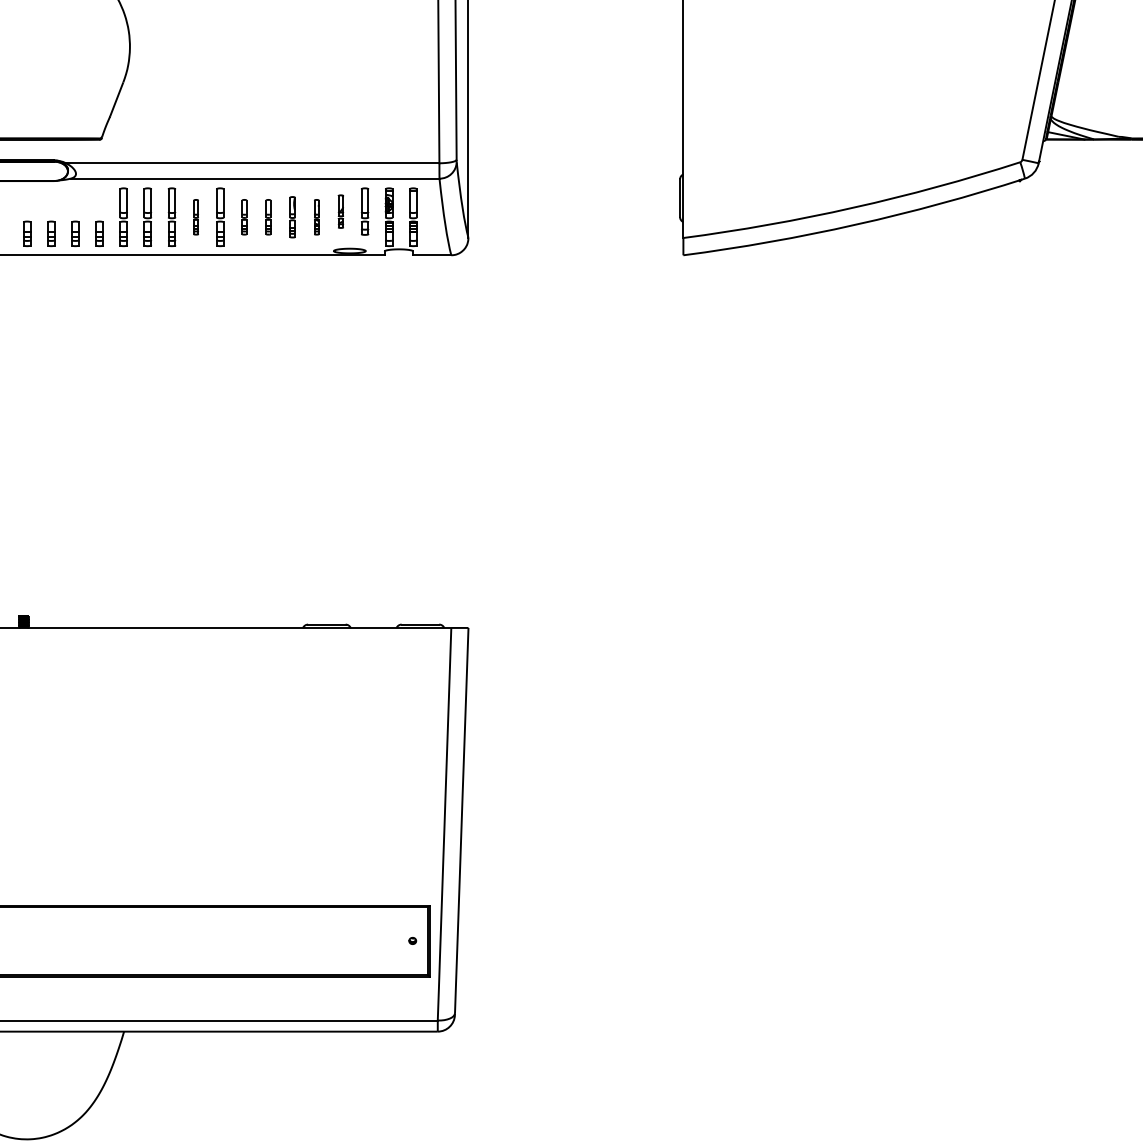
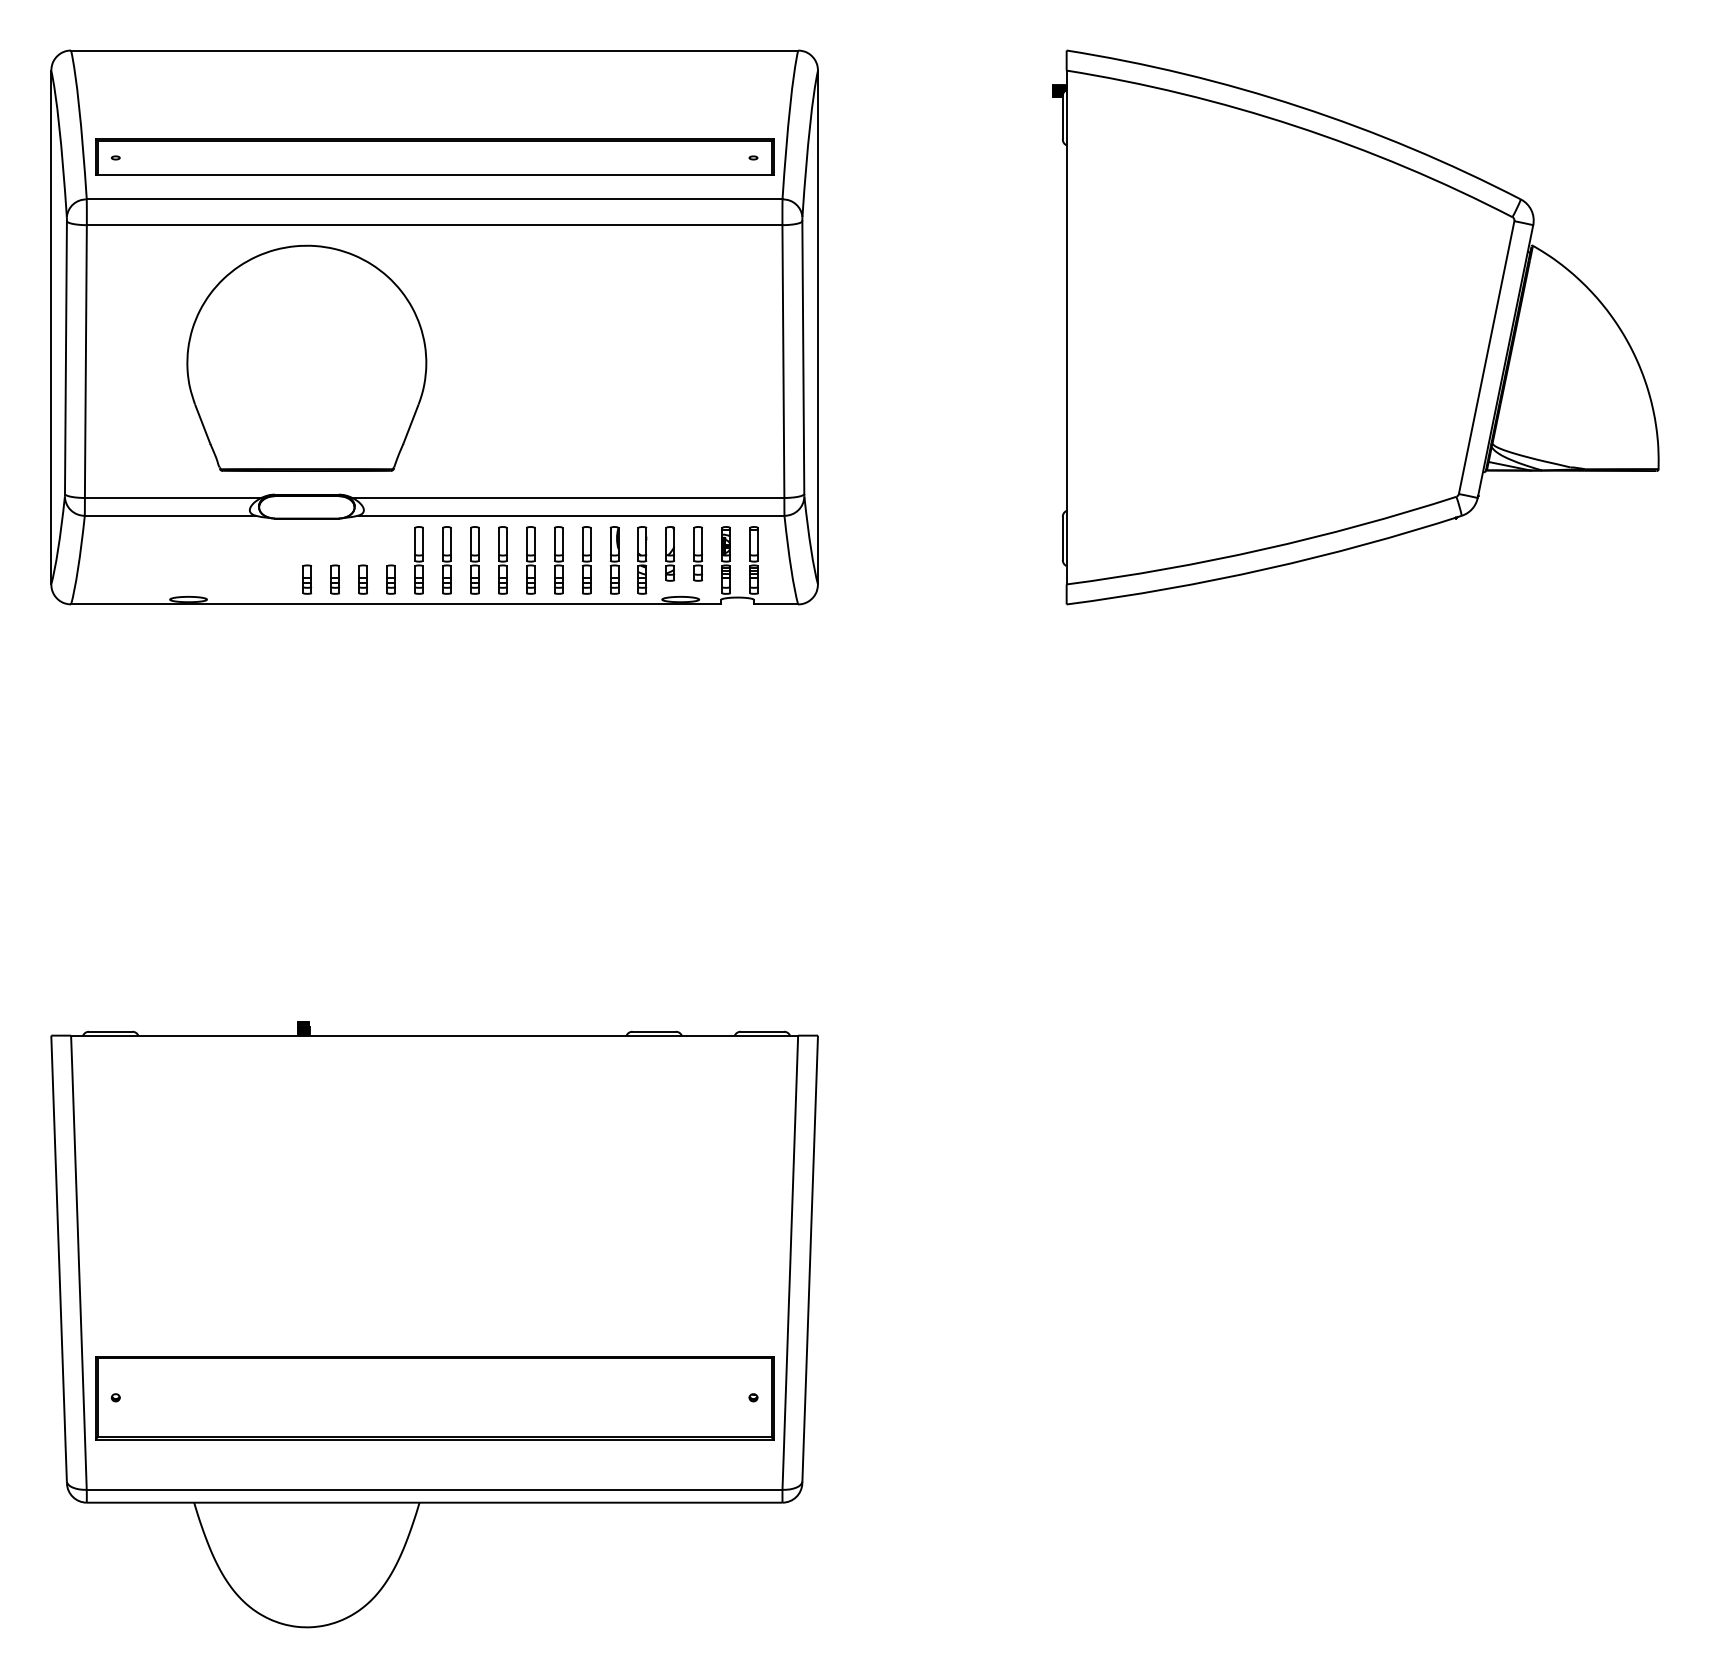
part: (340, 211) -> (670, 553), size x1.43
part: (195, 217) -> (502, 560), size x1.67
part: (244, 217) -> (558, 560), size x1.67
part: (268, 217) -> (586, 560), size x1.67
part: (292, 217) -> (614, 560), size x1.43
part: (316, 217) -> (642, 560), size x1.67

